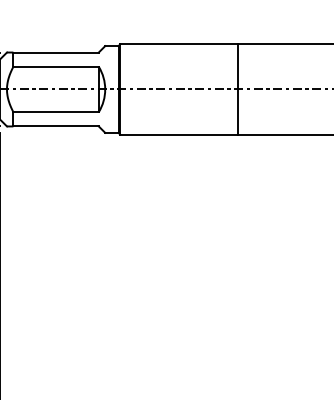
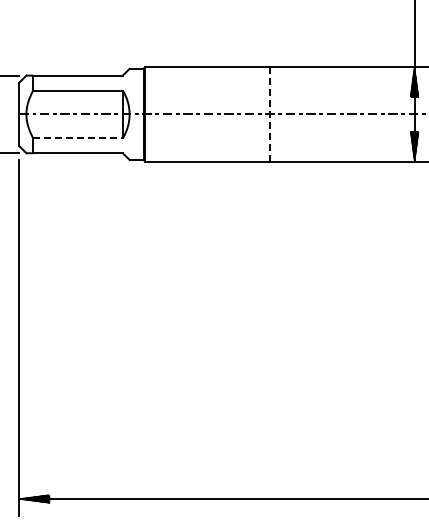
line: (238, 89) -> (269, 114), solid -> dashed
line: (56, 112) -> (78, 138), solid -> dashed

